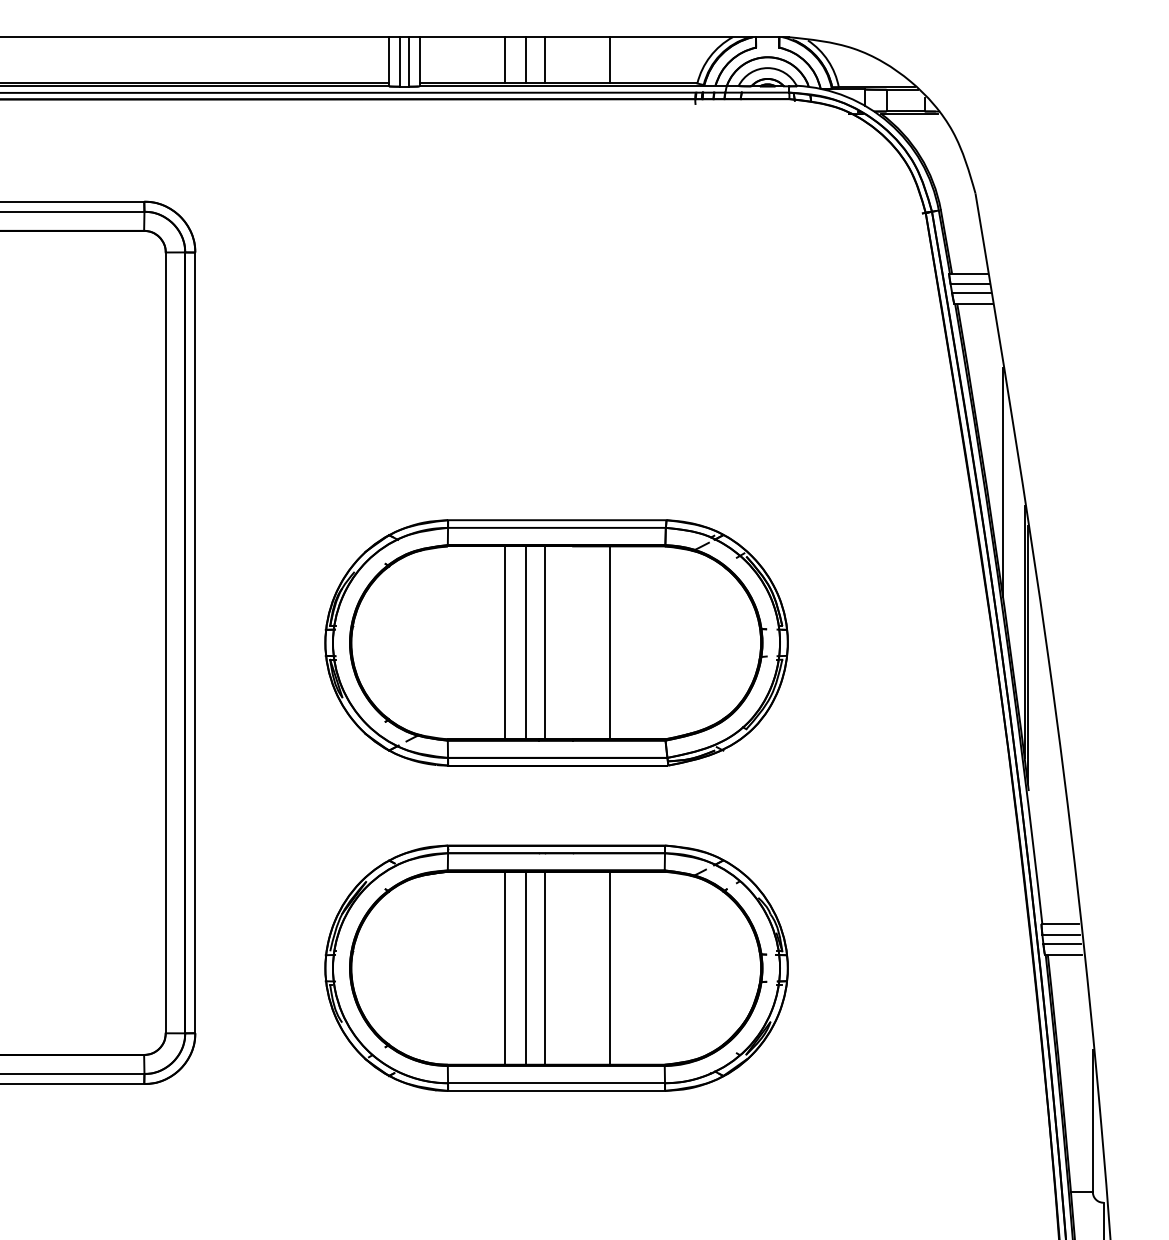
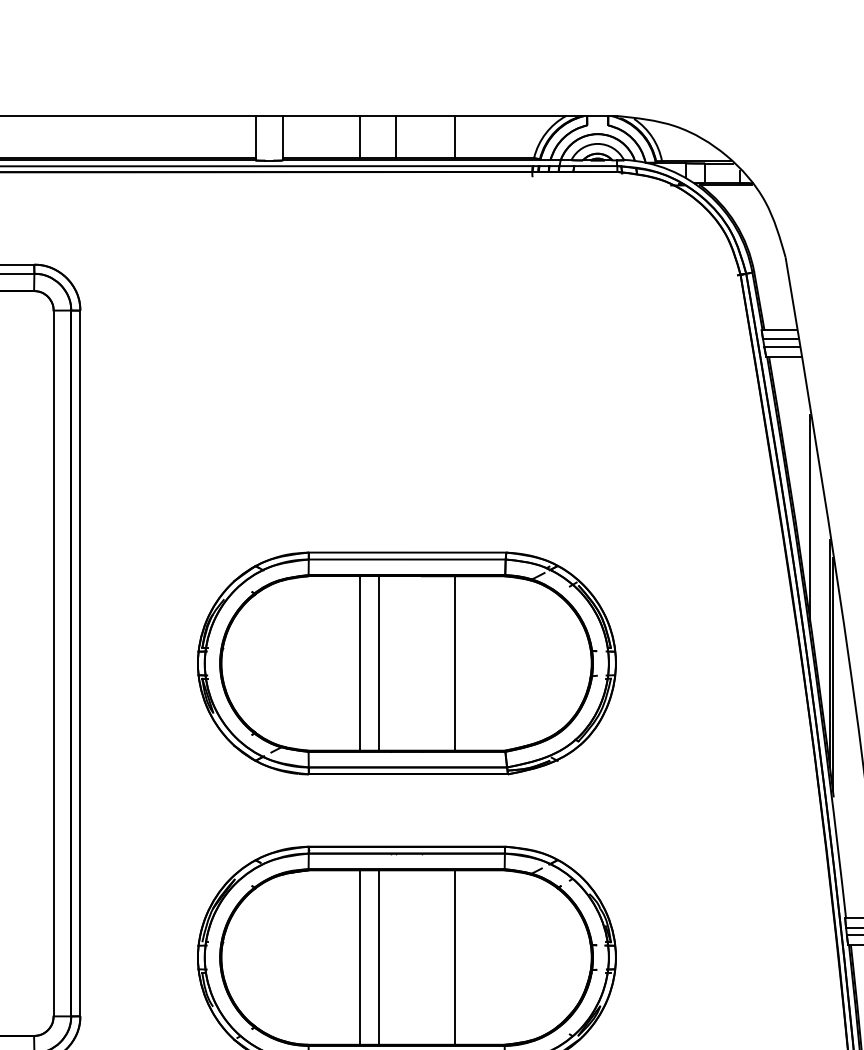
line: (526, 60) -> (379, 137), removed
line: (400, 61) -> (265, 137), removed
line: (408, 61) -> (273, 137), removed
line: (544, 642) -> (395, 663), removed
line: (544, 967) -> (395, 956), removed

